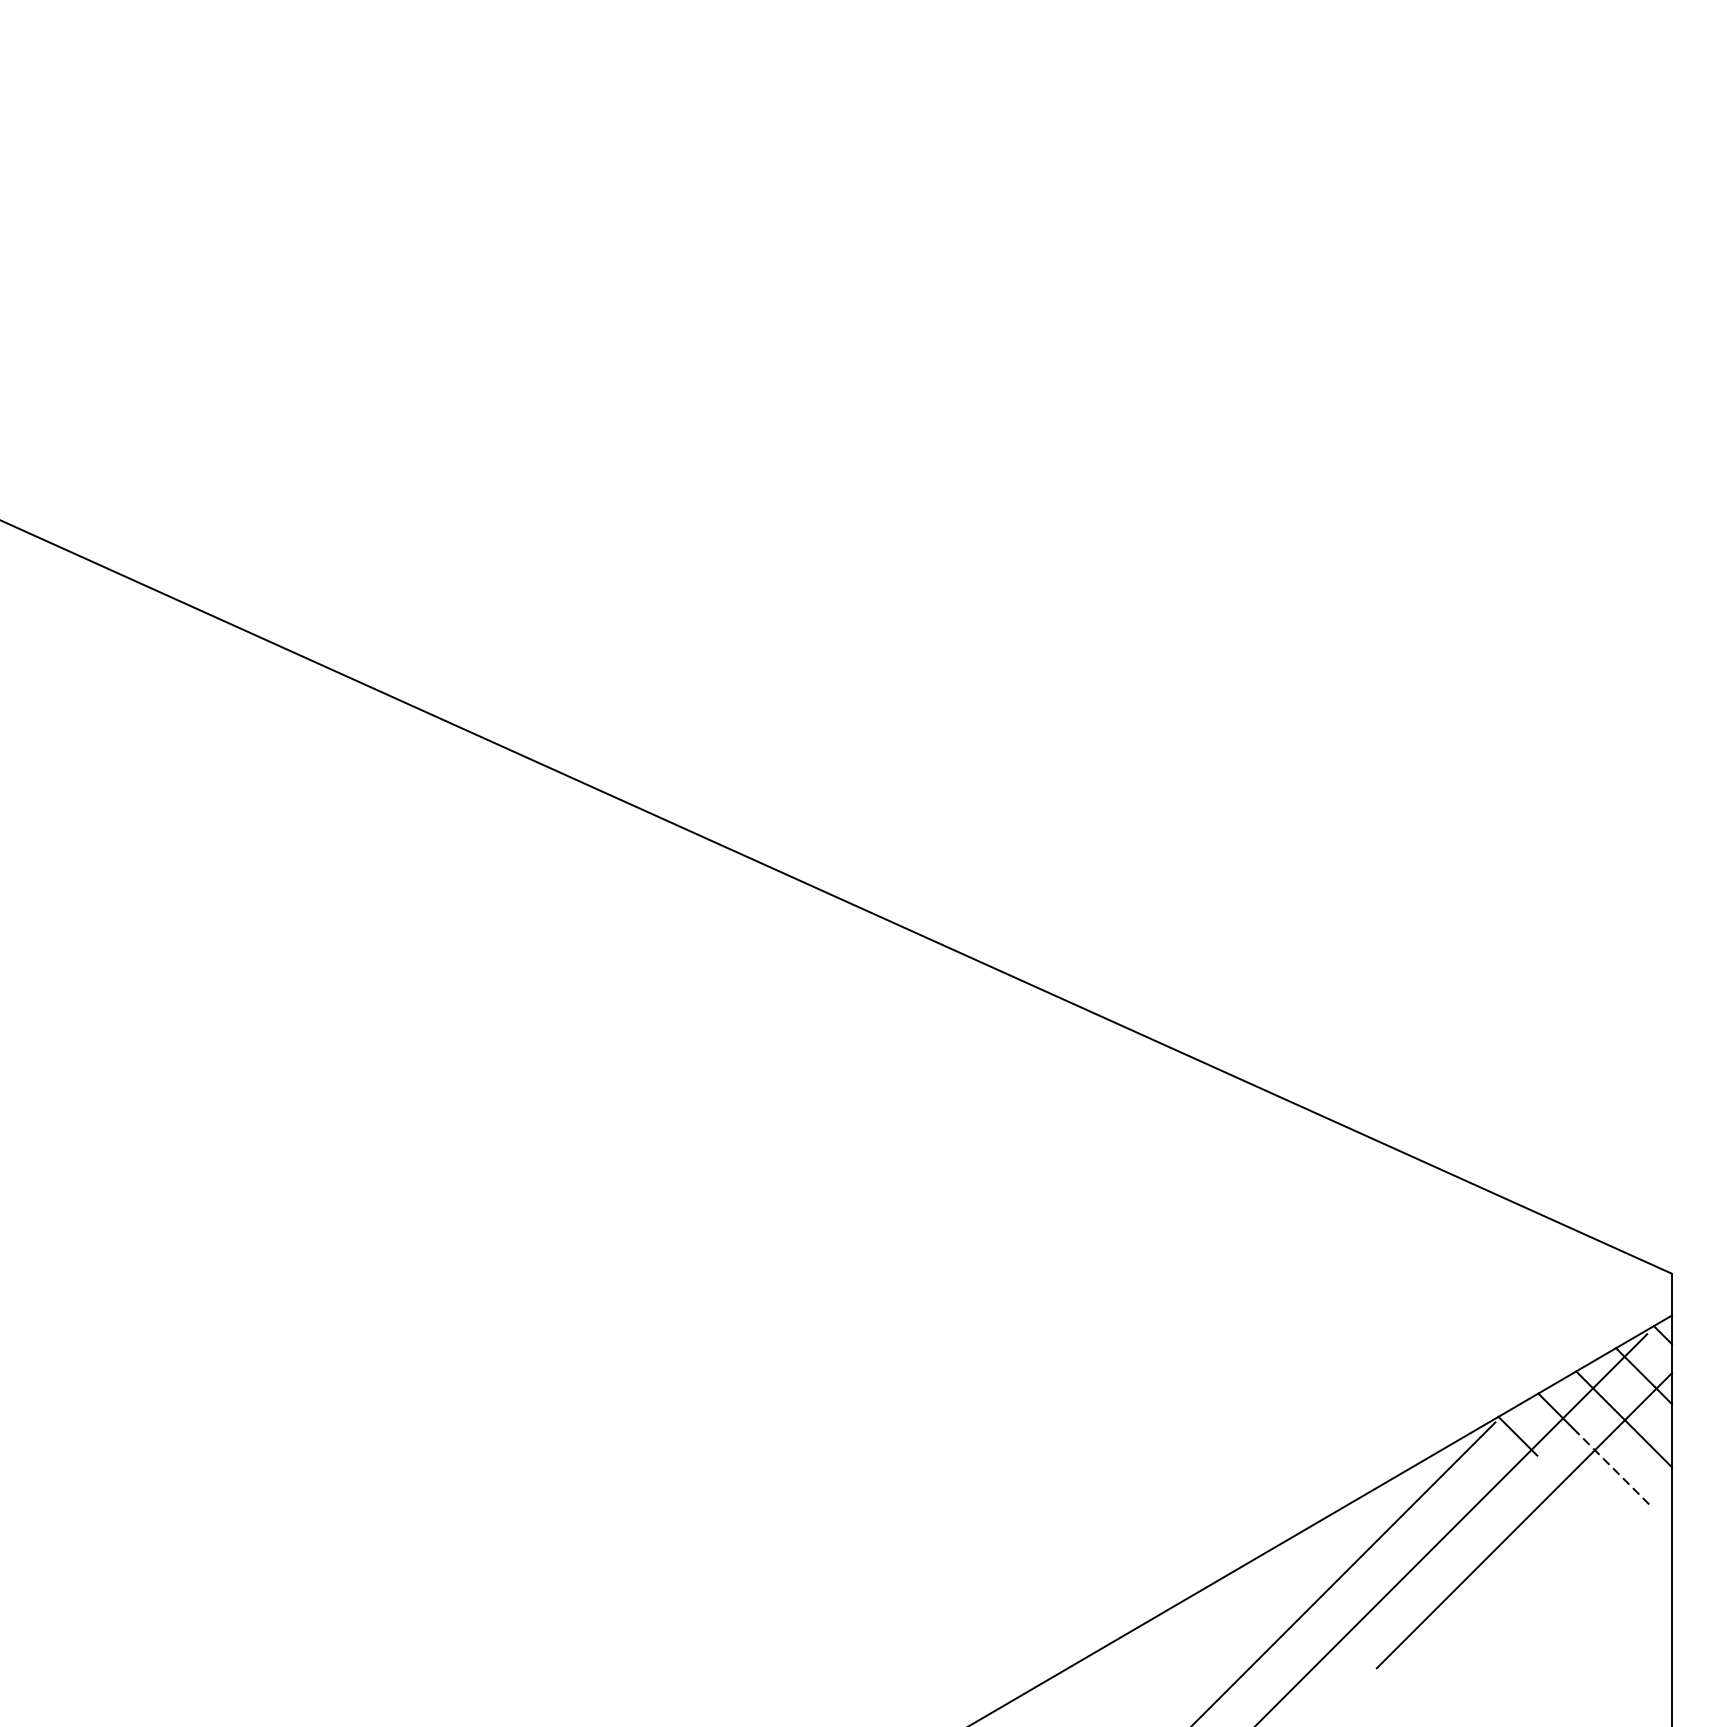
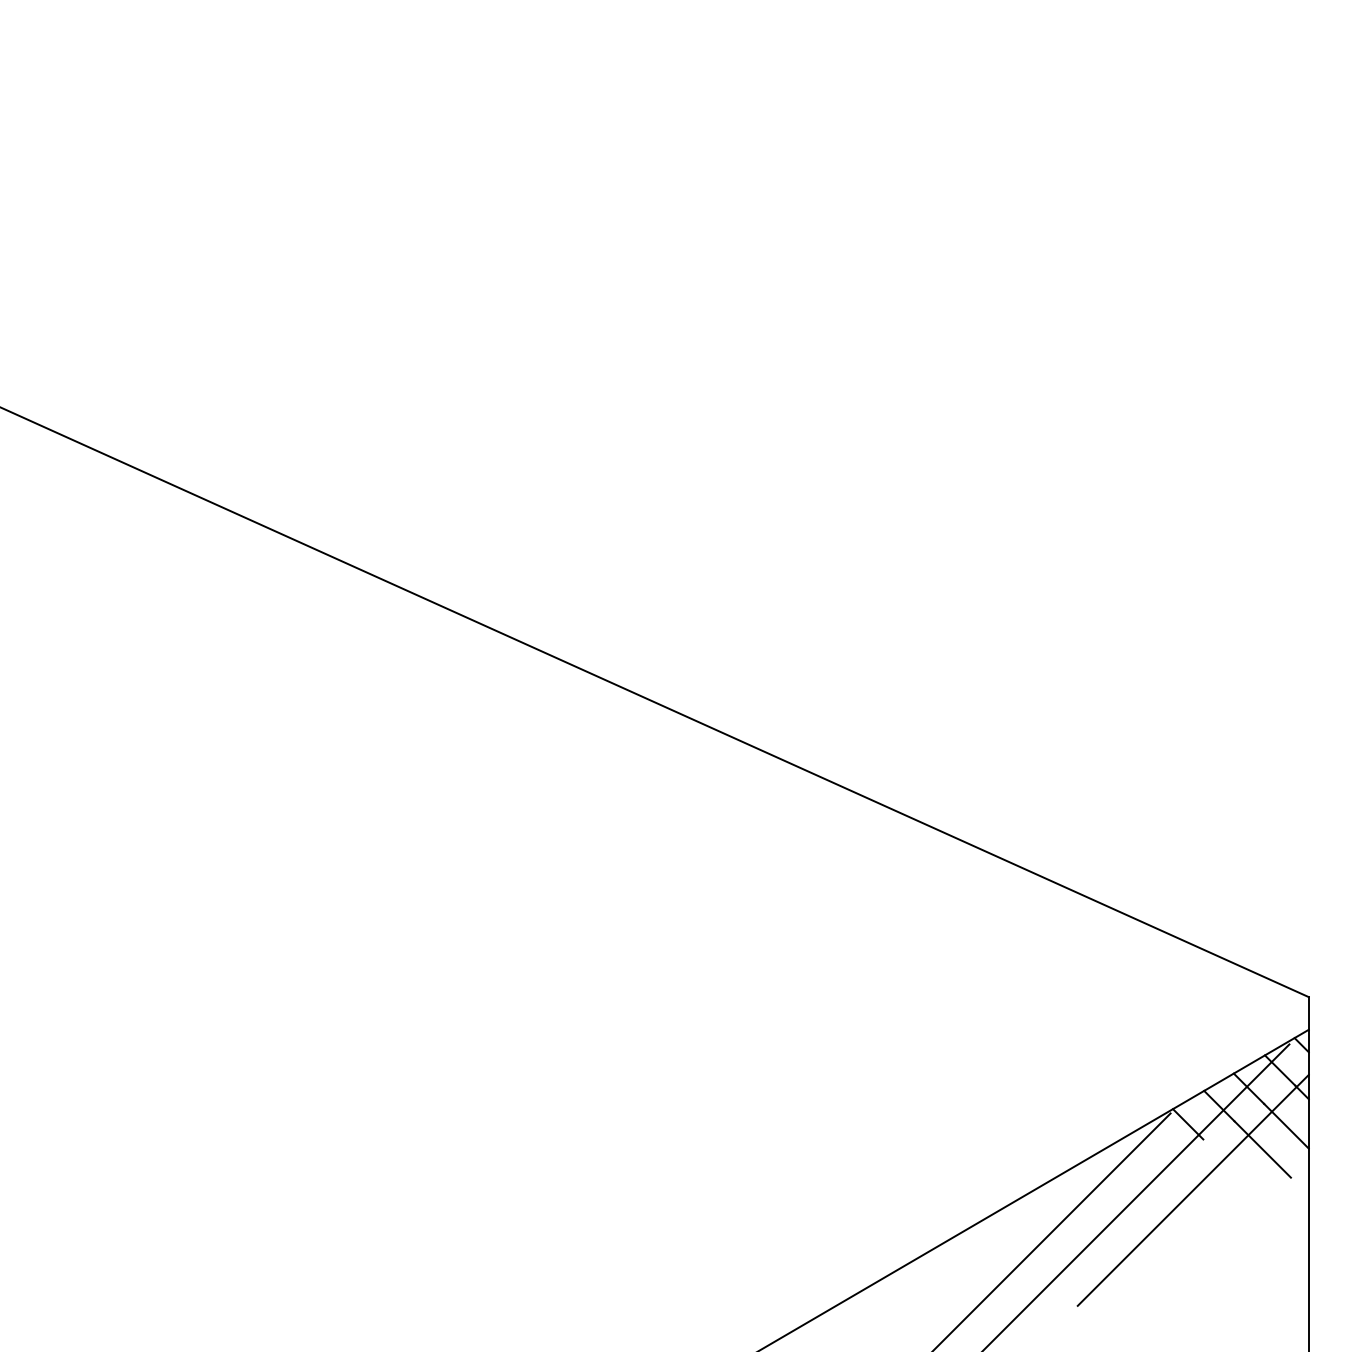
line: (1612, 1468) -> (1262, 1149), dashed -> solid

